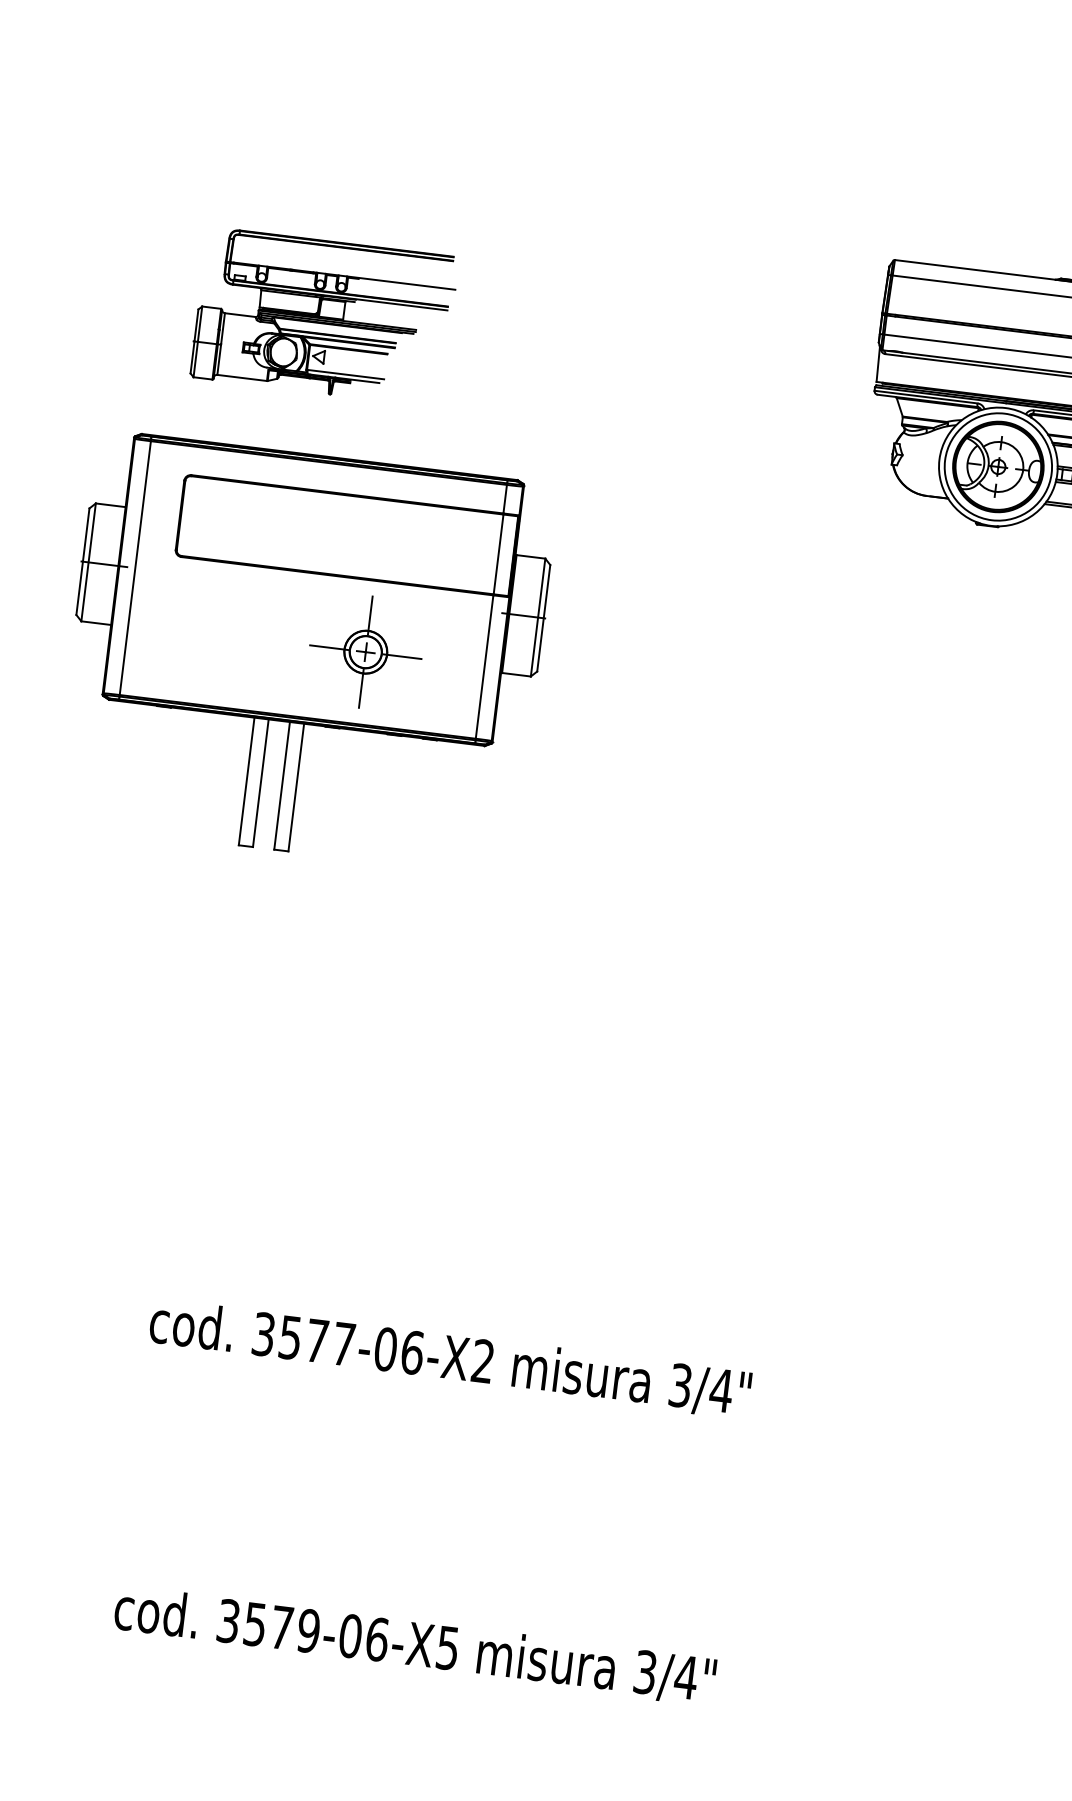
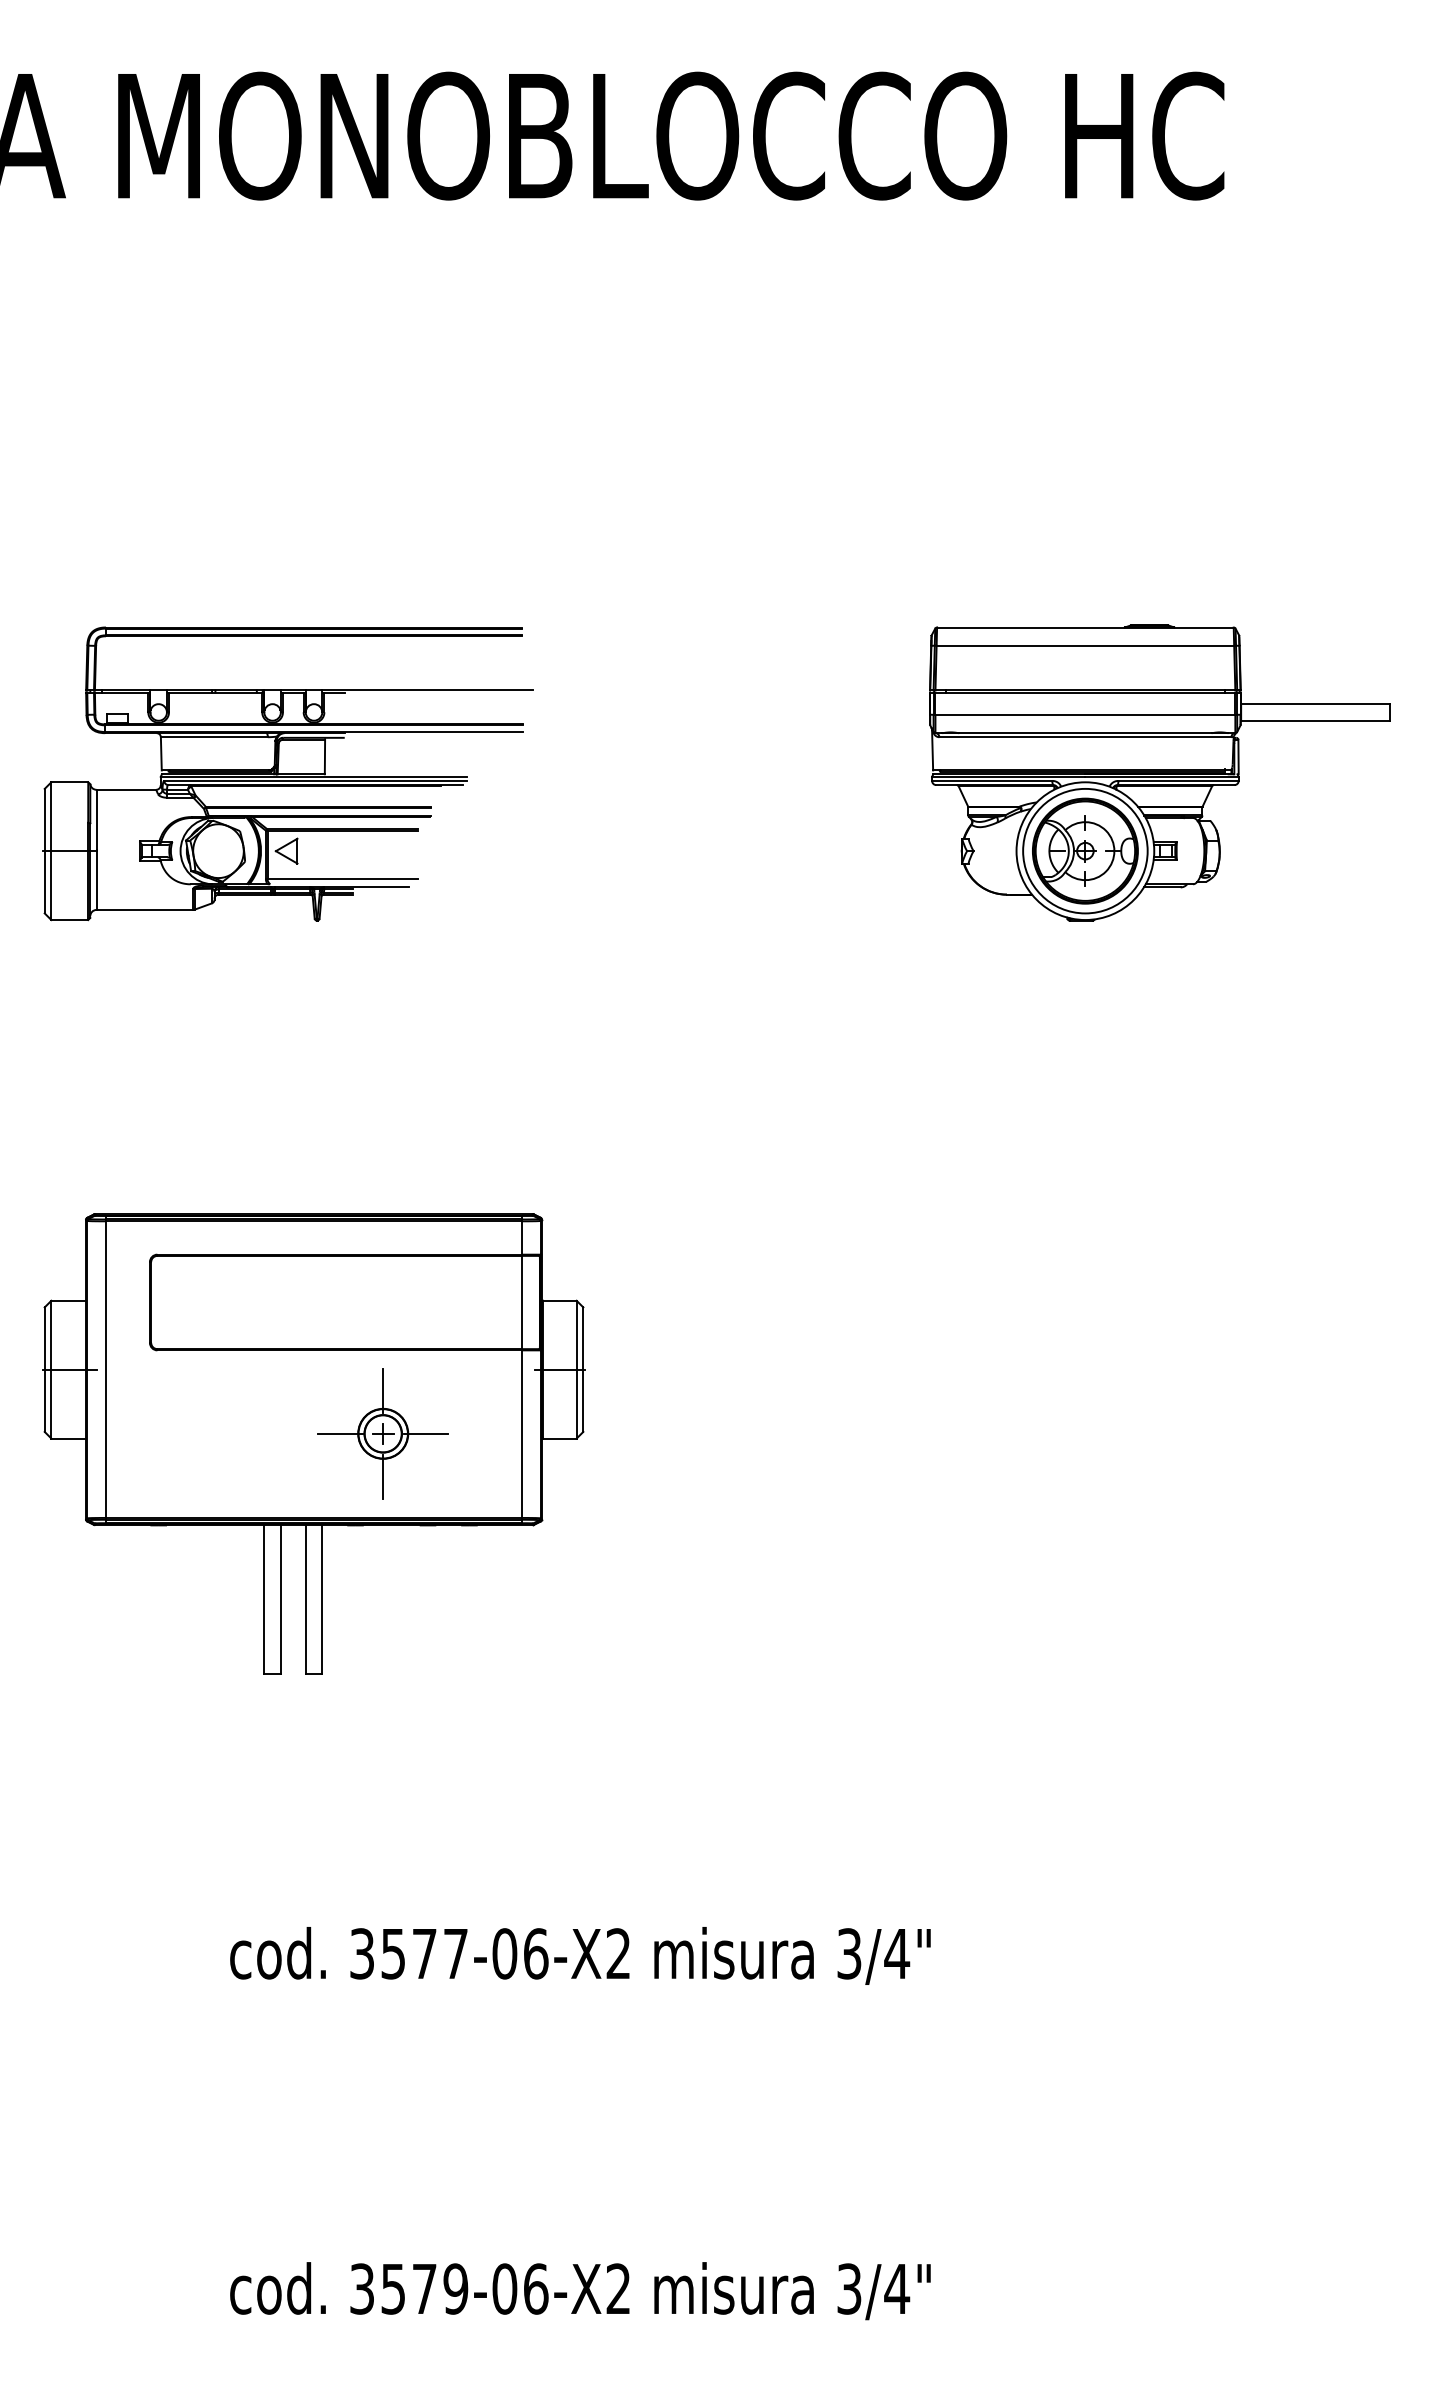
part: (323, 316) -> (287, 773), size x1.67
part: (305, 653) -> (313, 1443), moved
text: (447, 1647) -> (617, 2288), 3579-06-X5 -> 3579-06-X2

